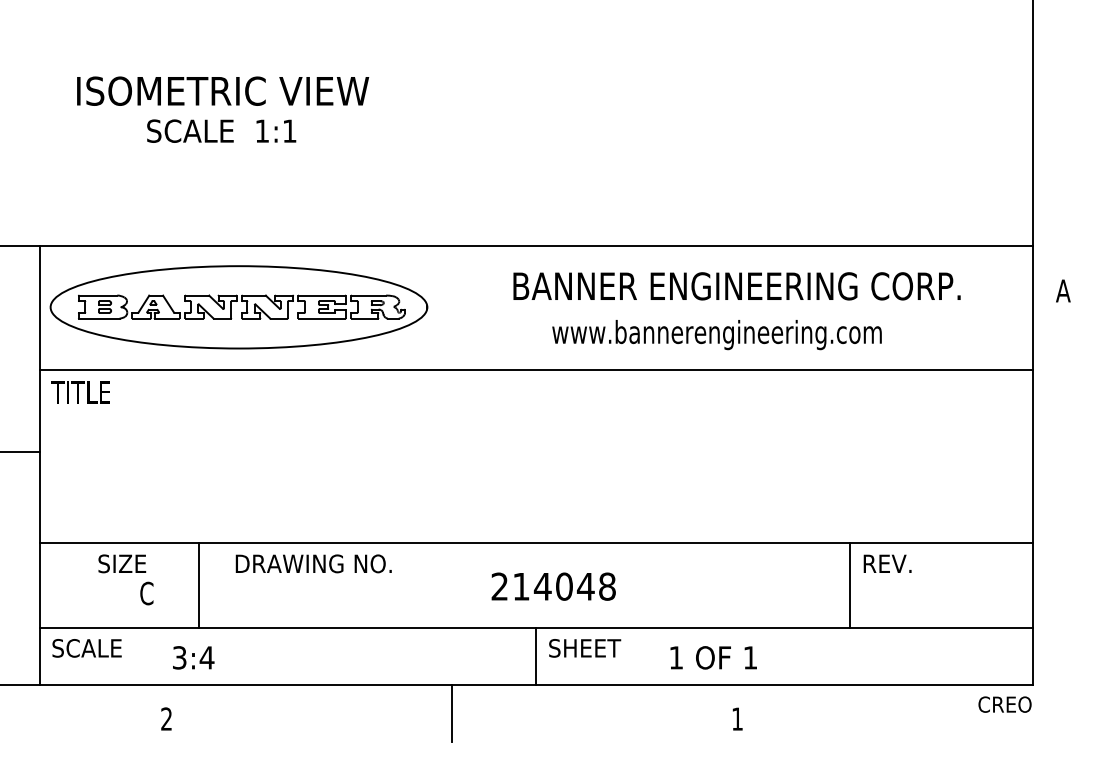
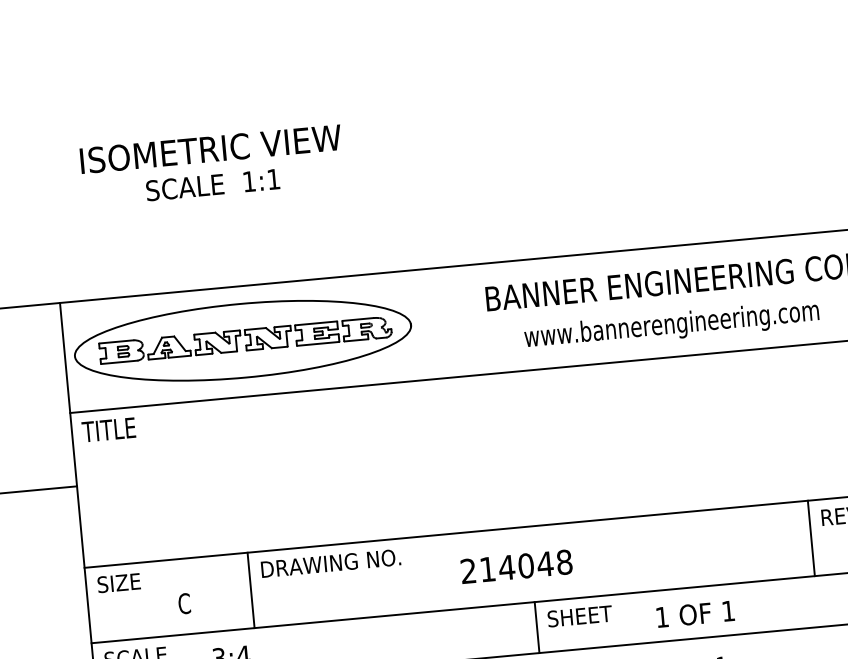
text: (122, 563) -> (119, 582), moved
line: (199, 585) -> (251, 590), moved
text: (553, 586) -> (516, 566), moved

